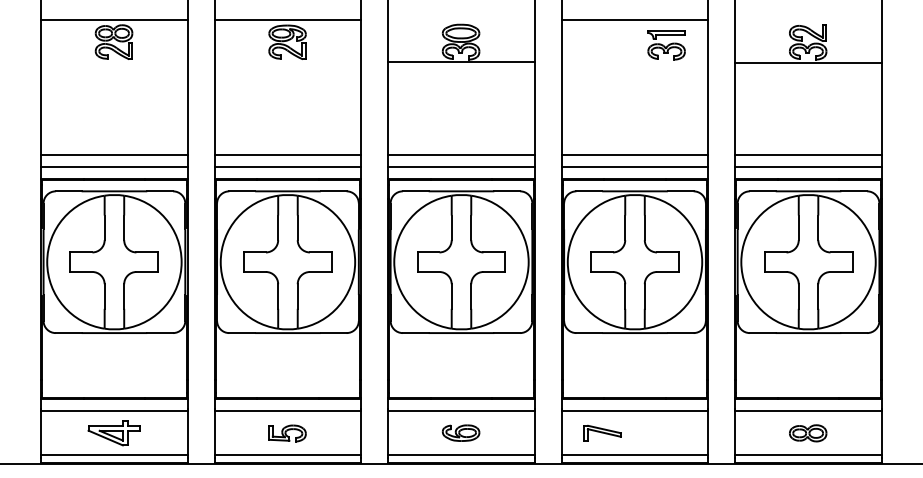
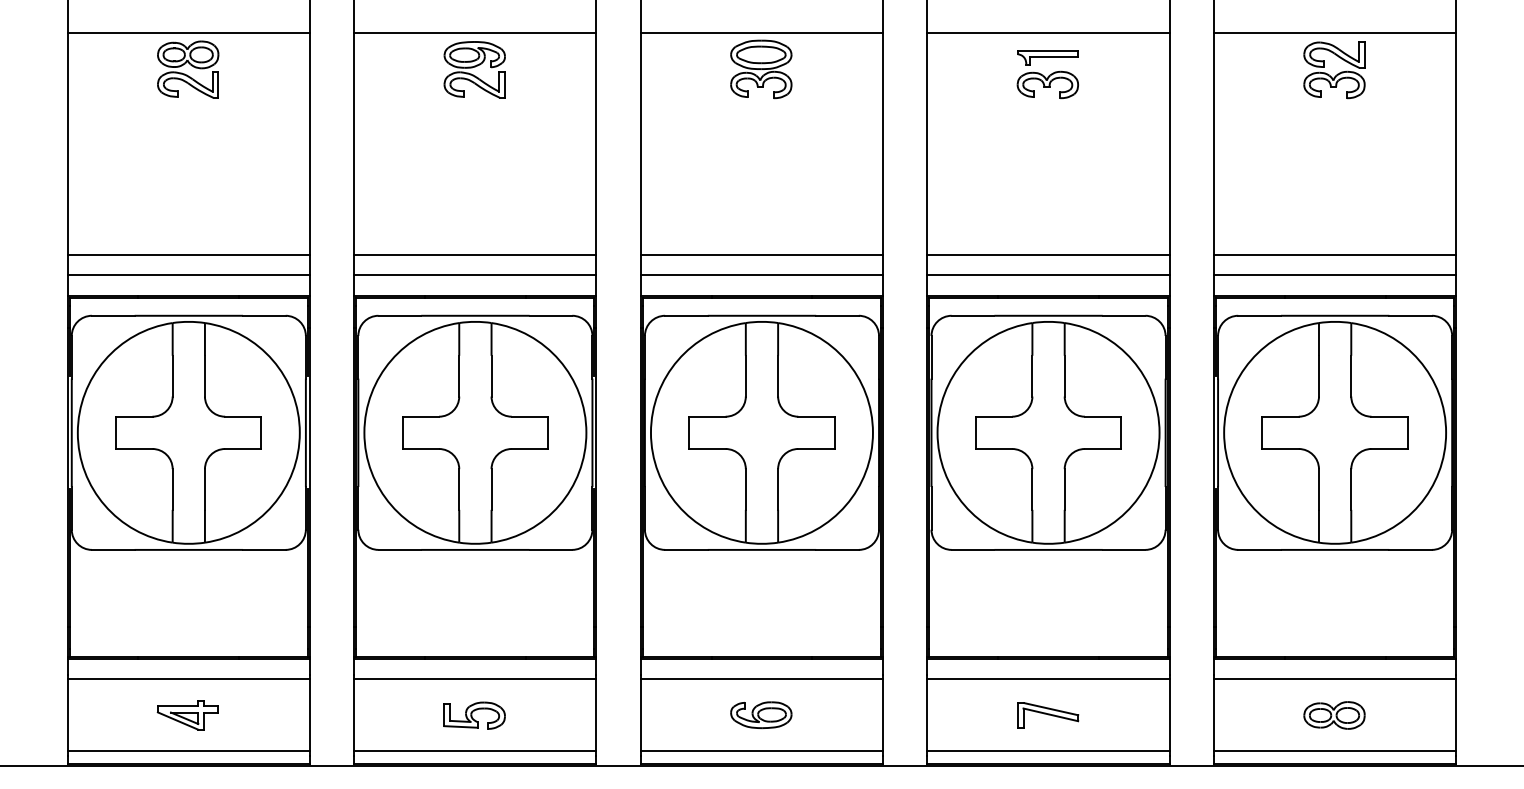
part: (666, 45) -> (1047, 74), moved
line: (461, 62) -> (762, 33), moved
line: (808, 63) -> (1335, 33), moved
part: (602, 432) -> (1047, 714), moved
part: (113, 433) -> (187, 715), size x0.71

